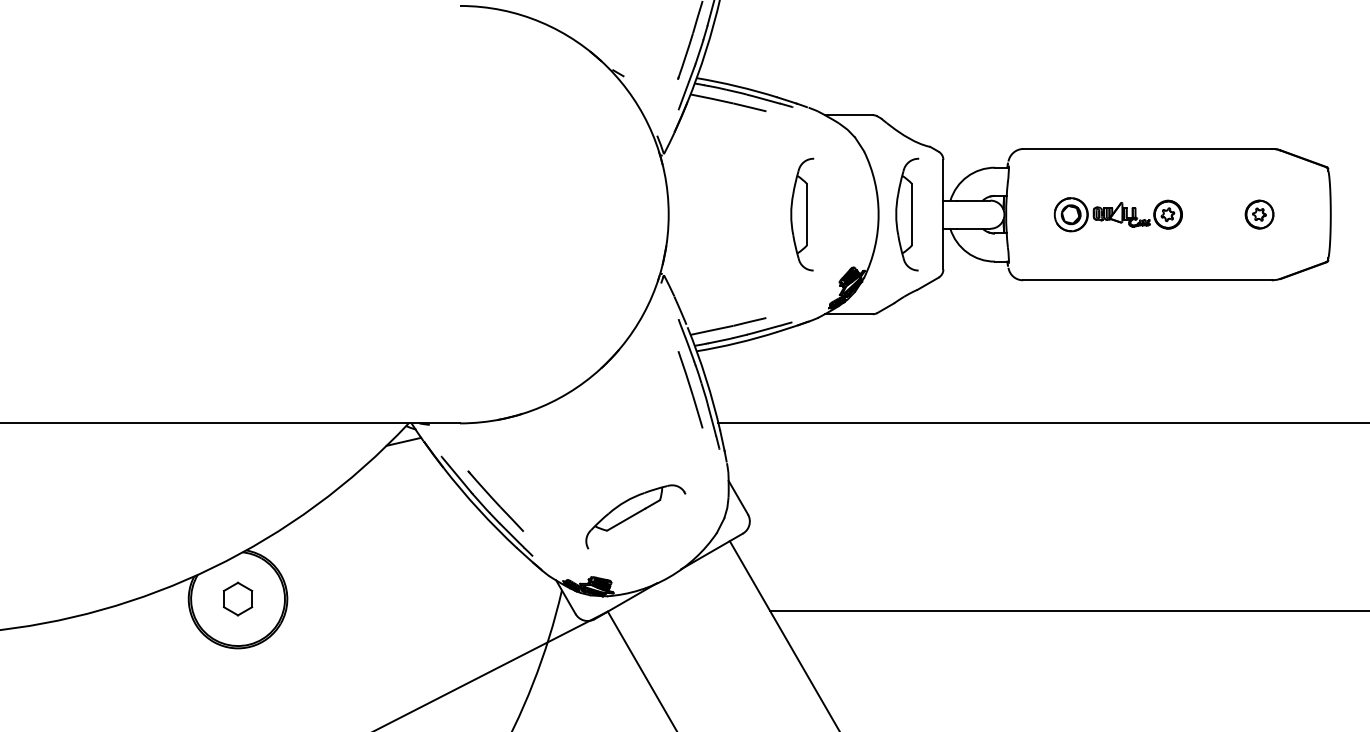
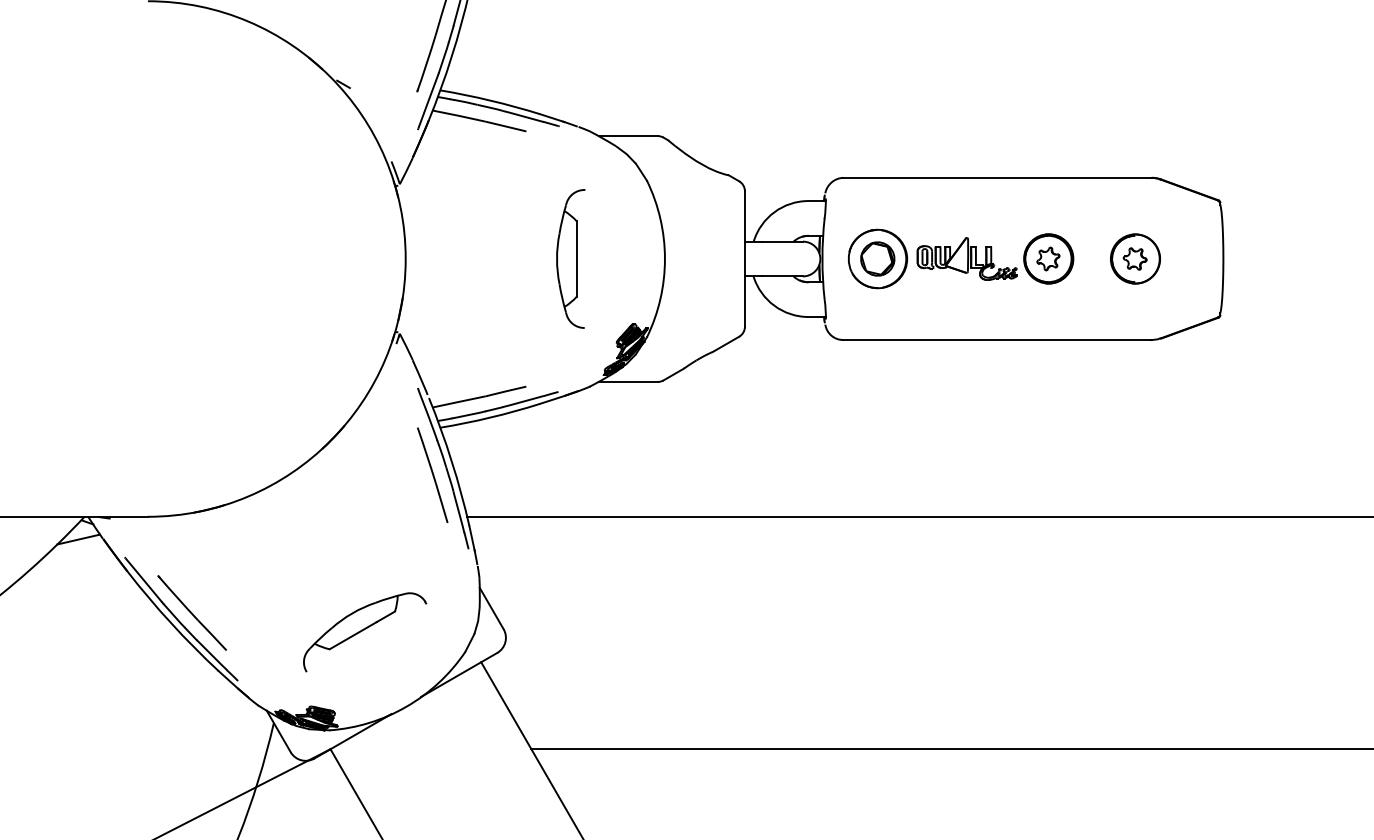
part: (907, 214) -> (700, 258), removed
part: (1118, 214) -> (961, 258), size x1.43
part: (1259, 214) -> (1135, 258), size x1.43

